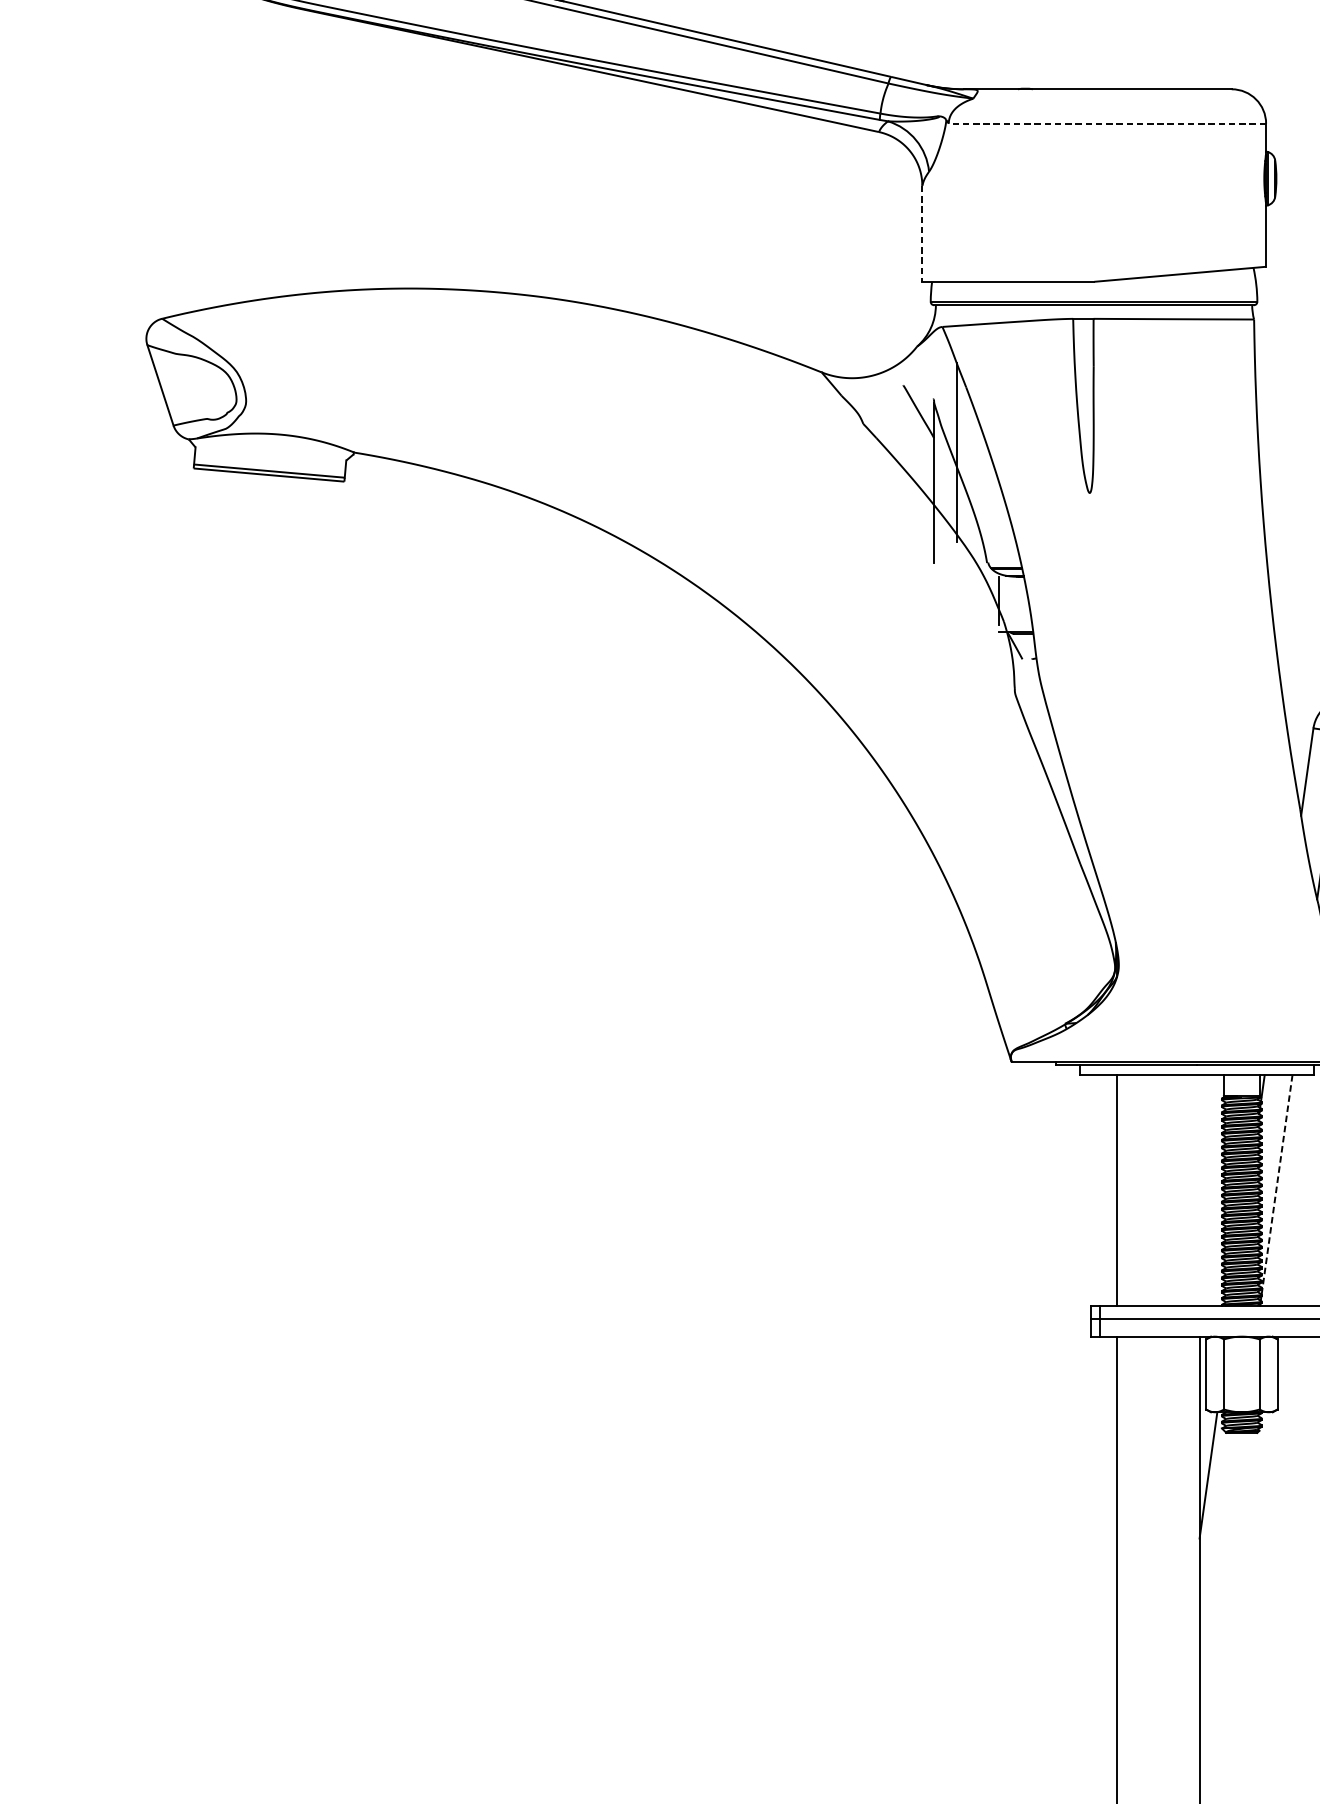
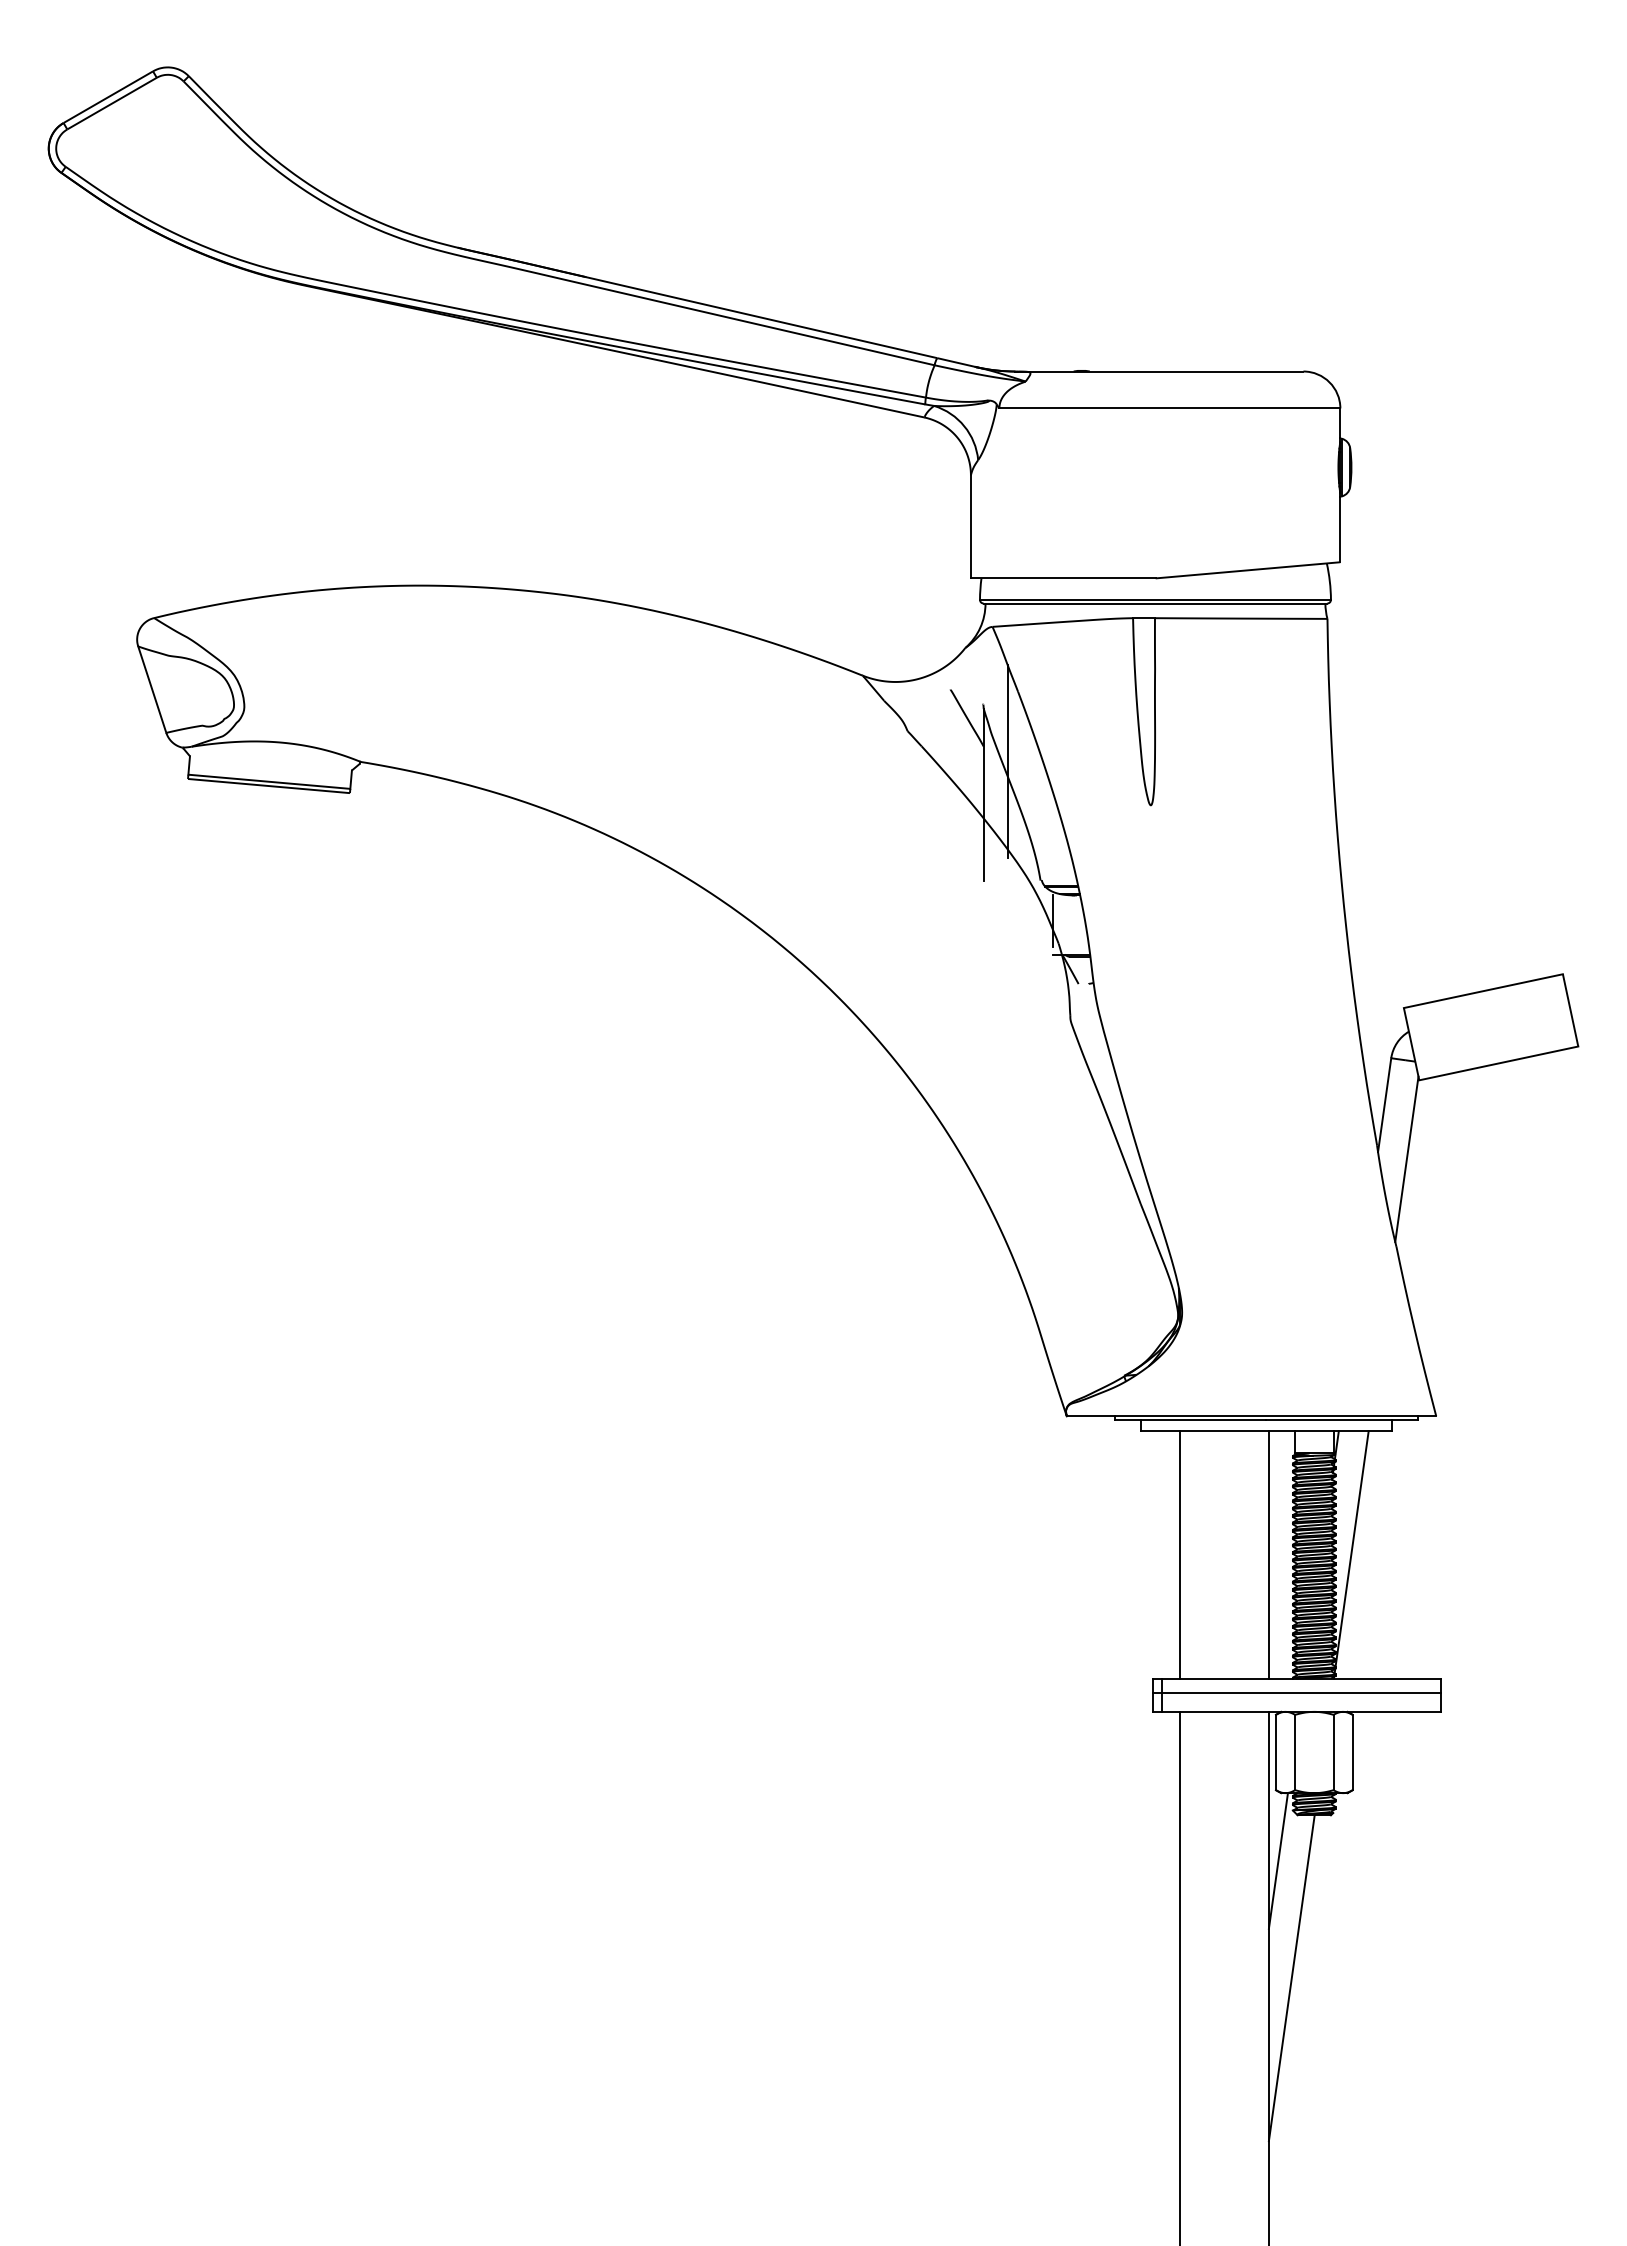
line: (1107, 123) -> (1169, 408), dashed -> solid
line: (921, 233) -> (970, 526), dashed -> solid
line: (1277, 1184) -> (1352, 1548), dashed -> solid
line: (1199, 1190) -> (1268, 1554), added
line: (1220, 1584) -> (1291, 1978), added

